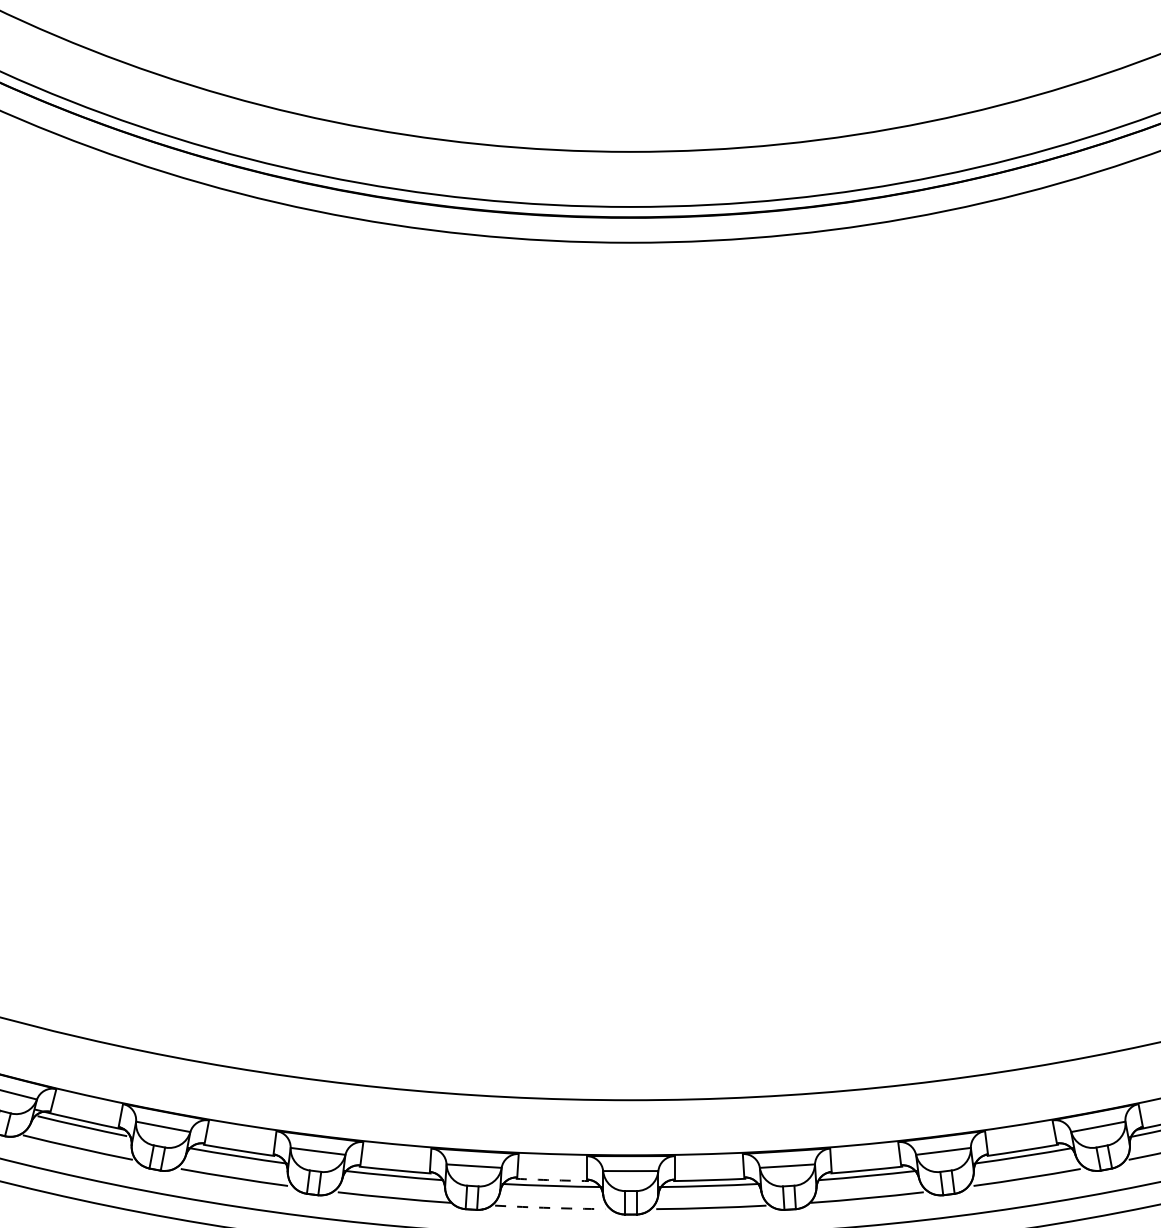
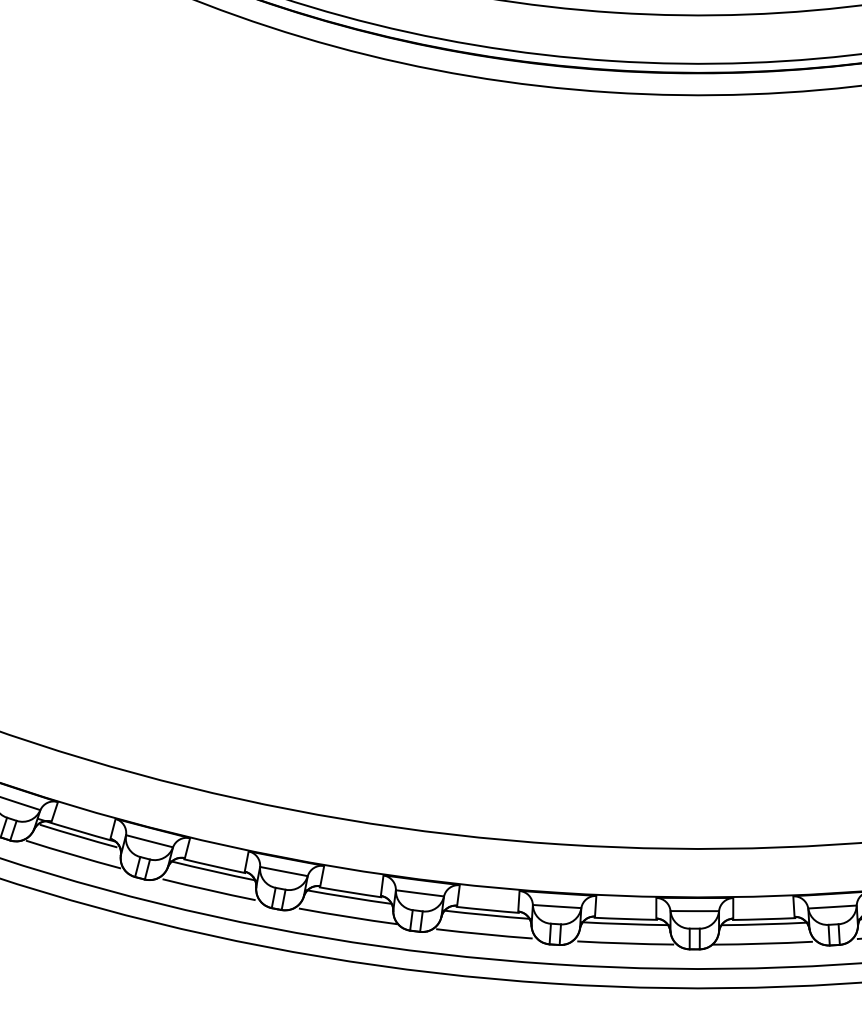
arc: (552, 1180) -> (487, 910), dashed -> solid
arc: (550, 1207) -> (484, 933), dashed -> solid

